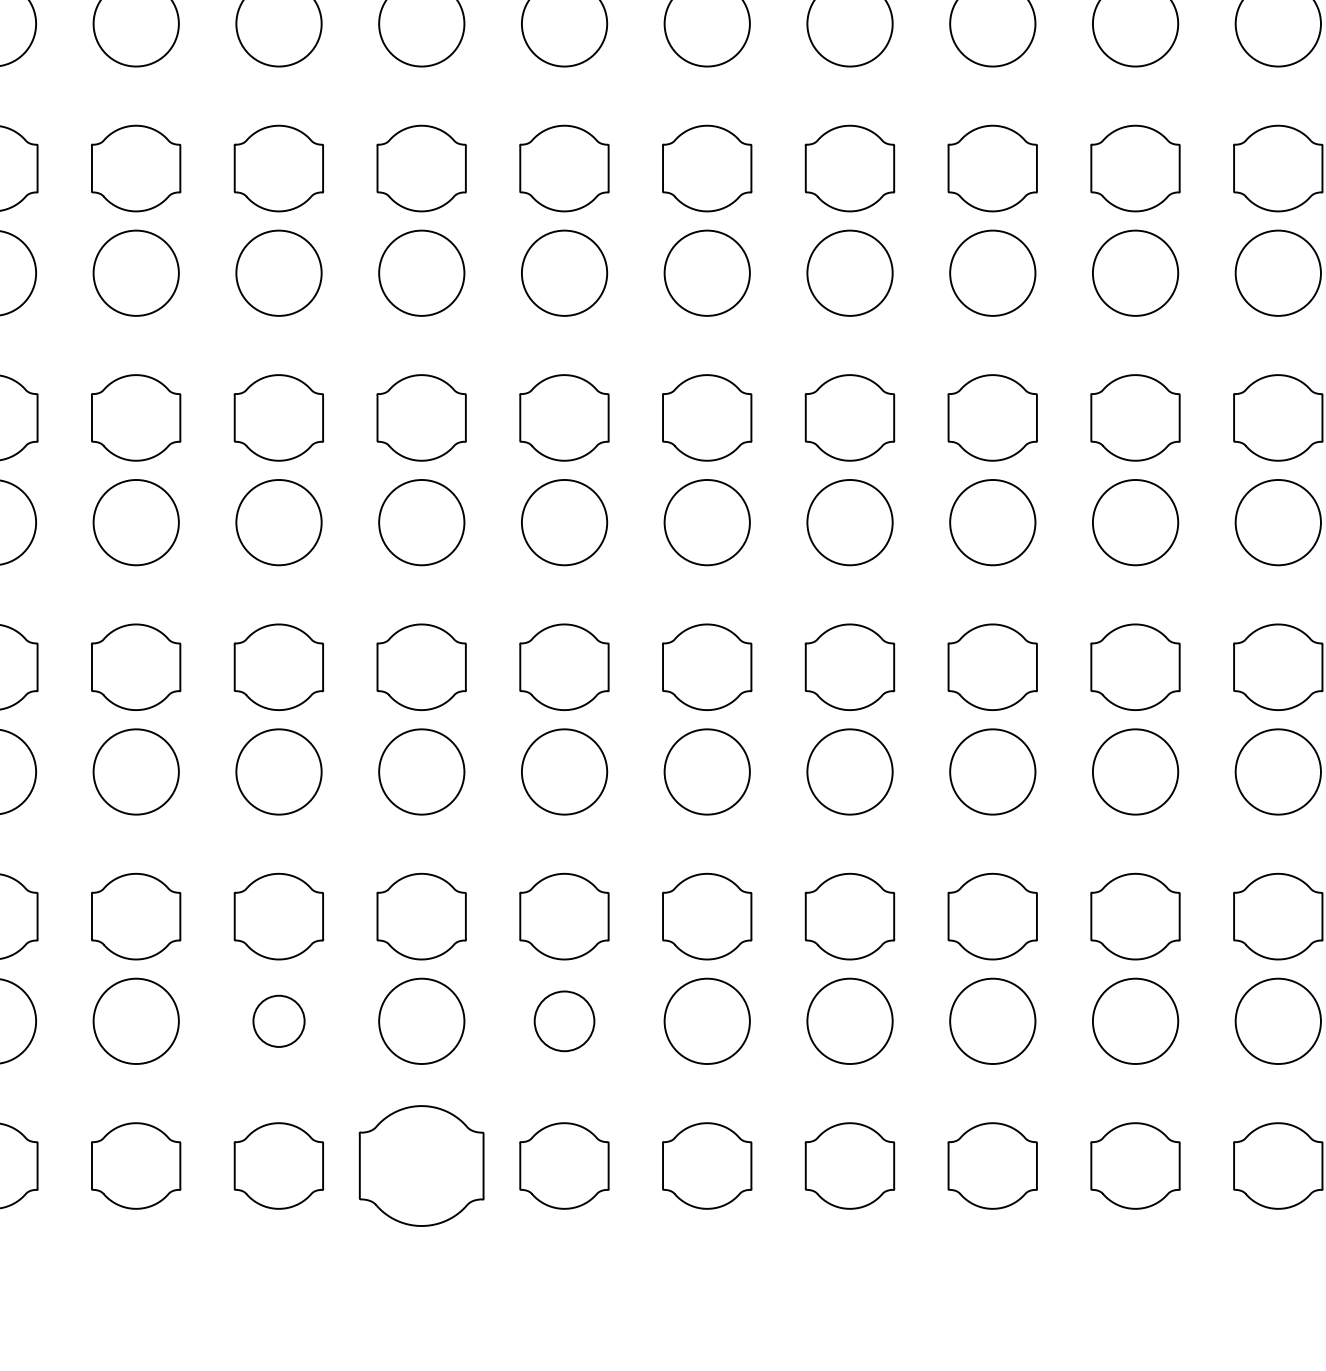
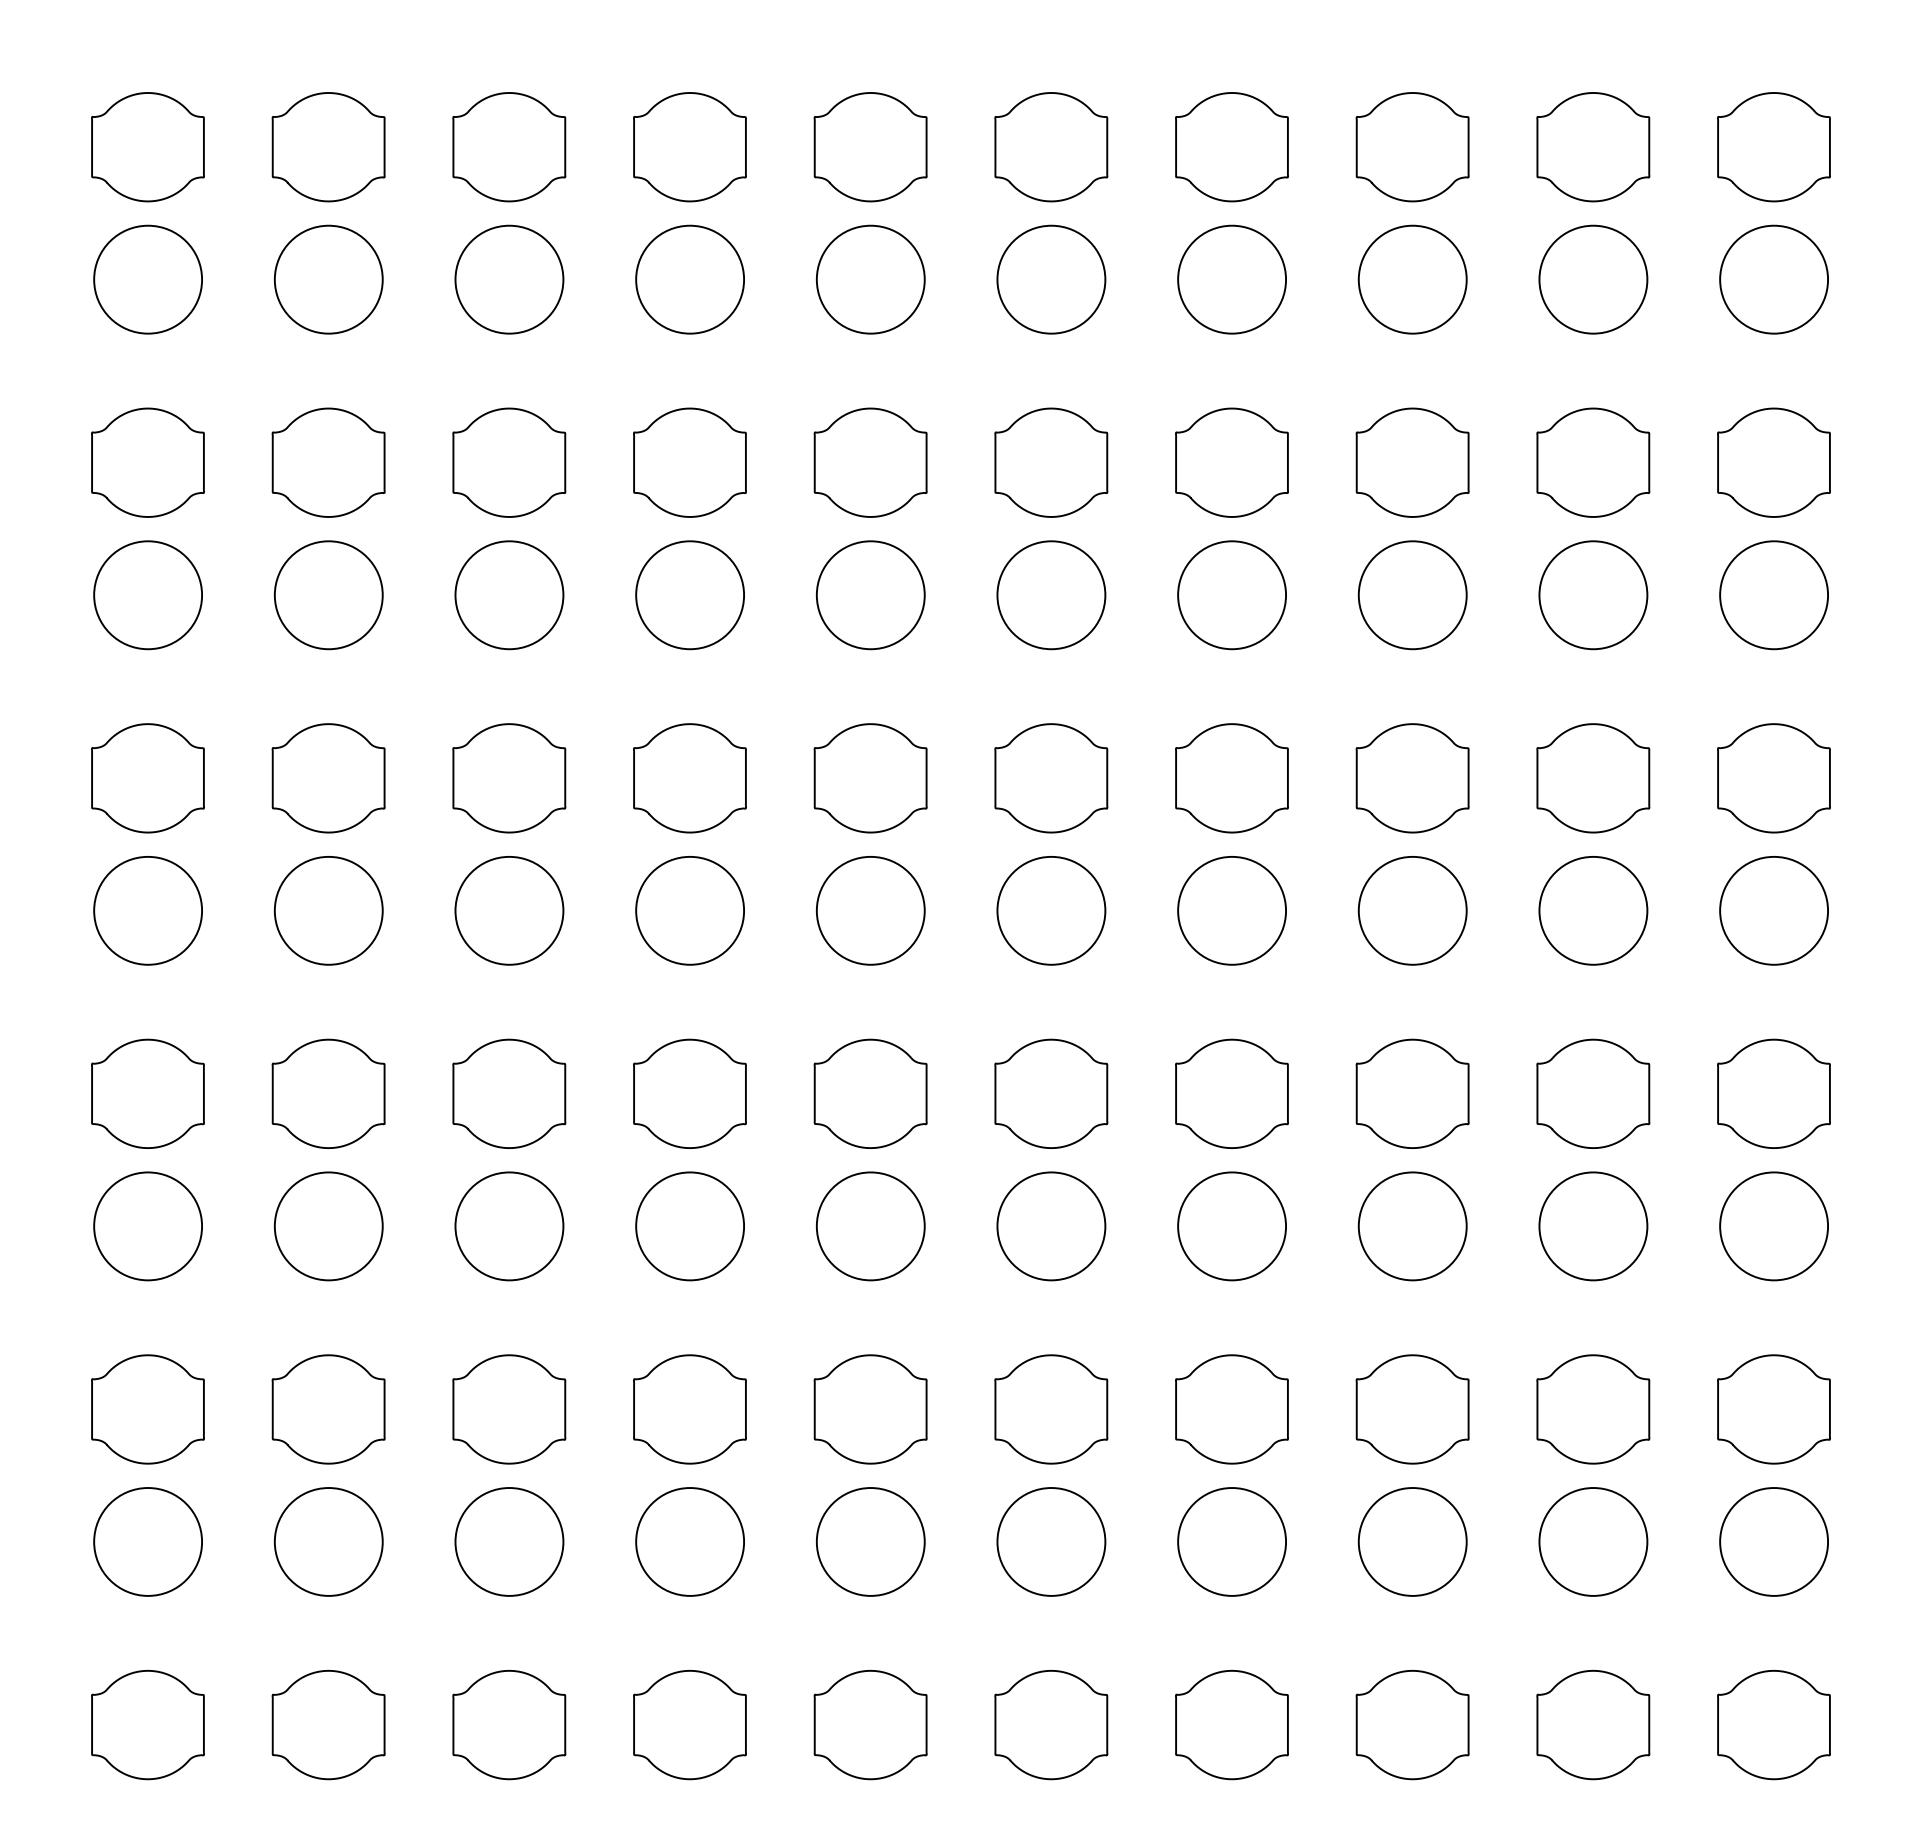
circle: (279, 1020) -> (509, 1541), size x1.67
circle: (564, 1020) -> (870, 1541), size x1.43
part: (421, 1165) -> (689, 1724), size x0.71

